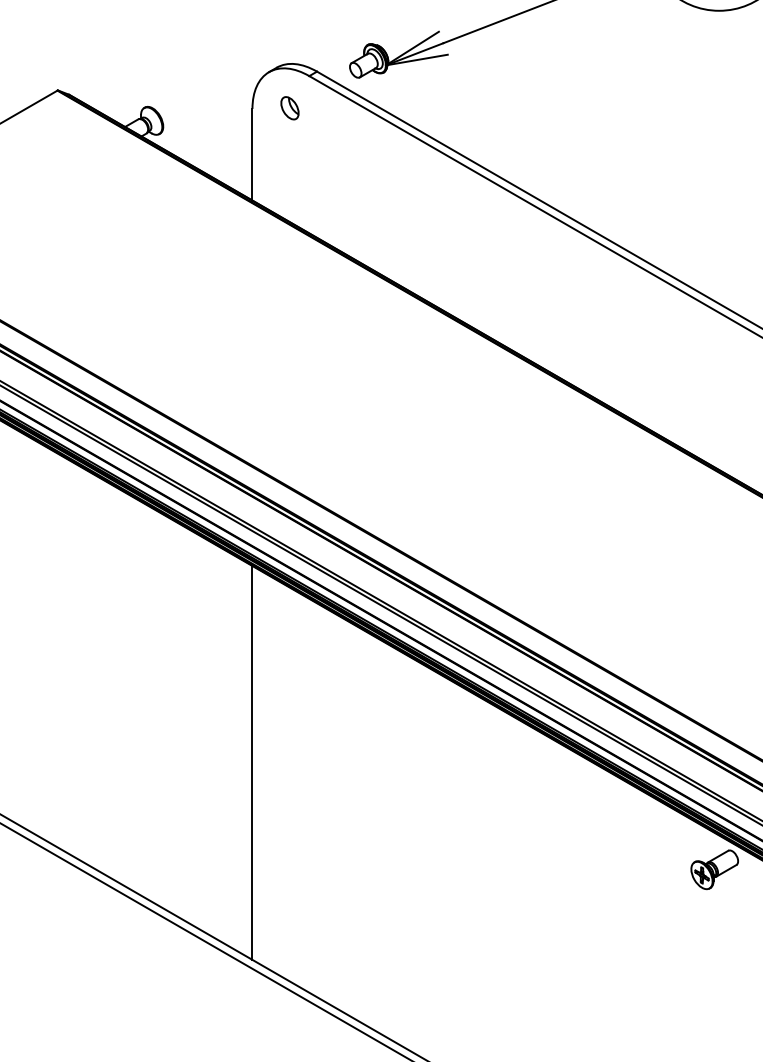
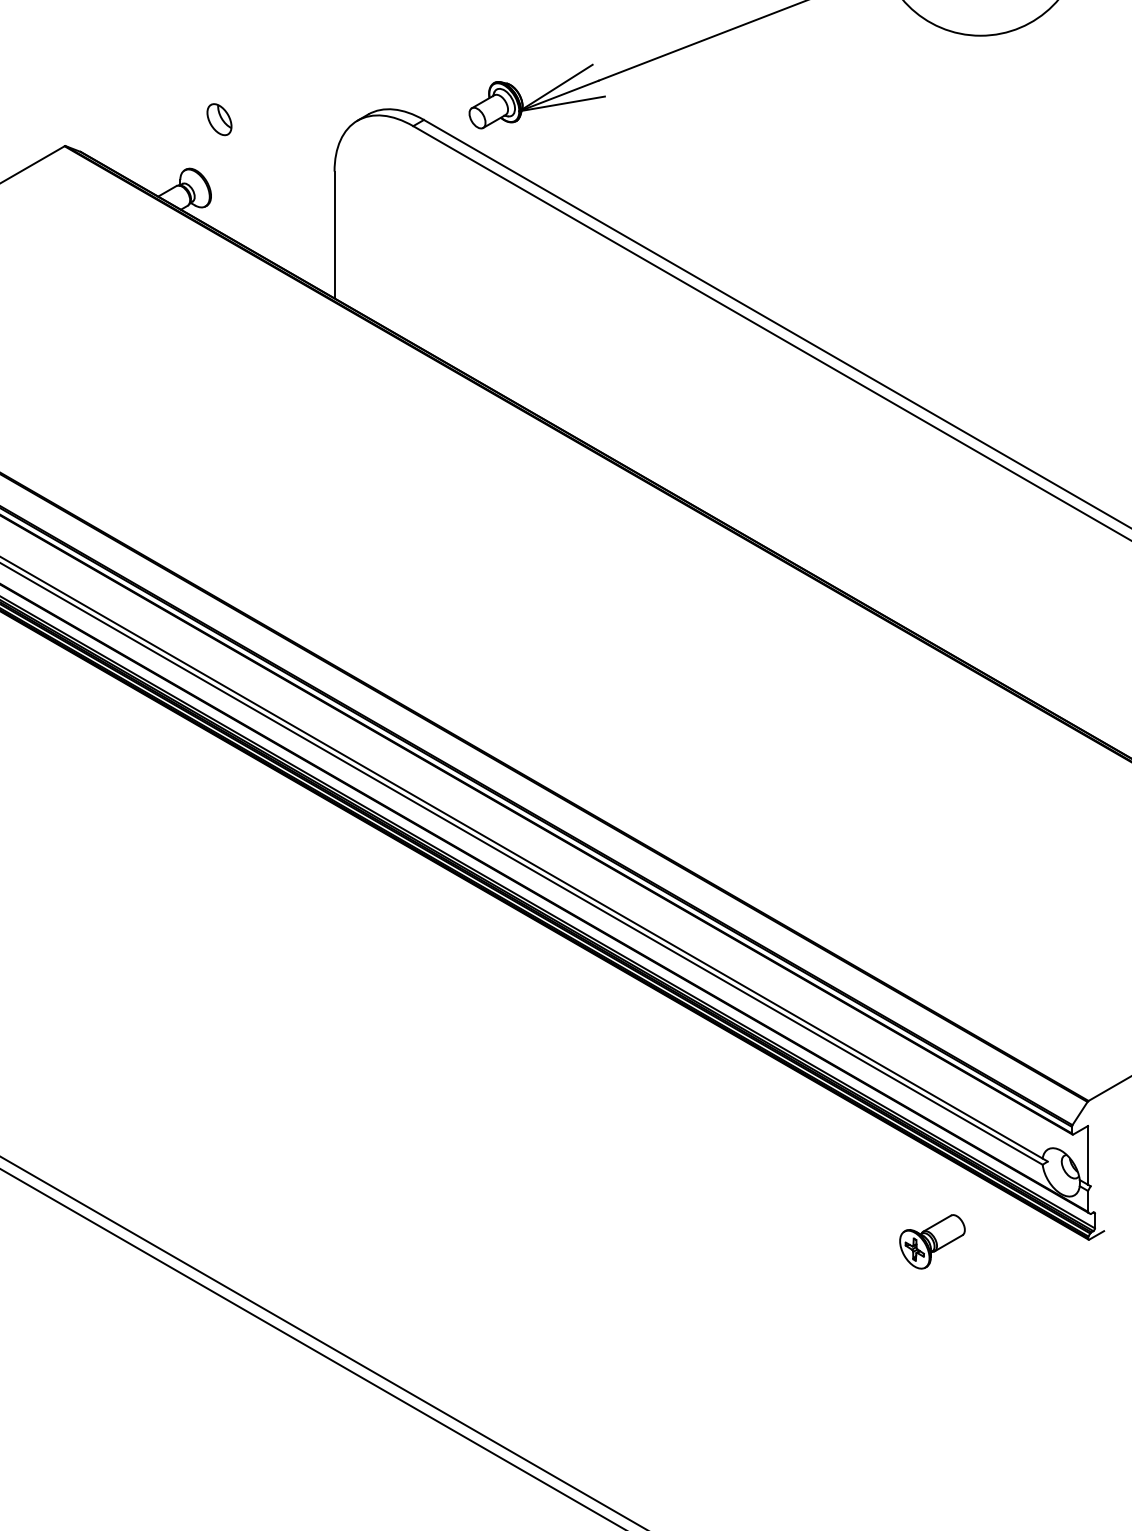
part: (289, 108) -> (219, 119), moved
line: (252, 762) -> (334, 1076), removed
part: (714, 869) -> (932, 1241), moved

